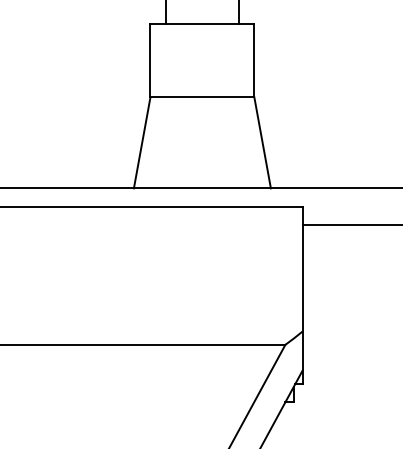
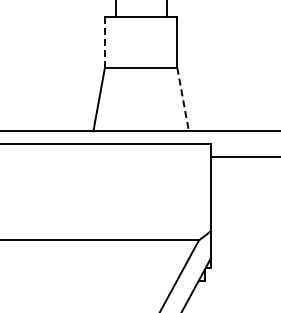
line: (149, 59) -> (104, 41), solid -> dashed
line: (263, 144) -> (183, 100), solid -> dashed

